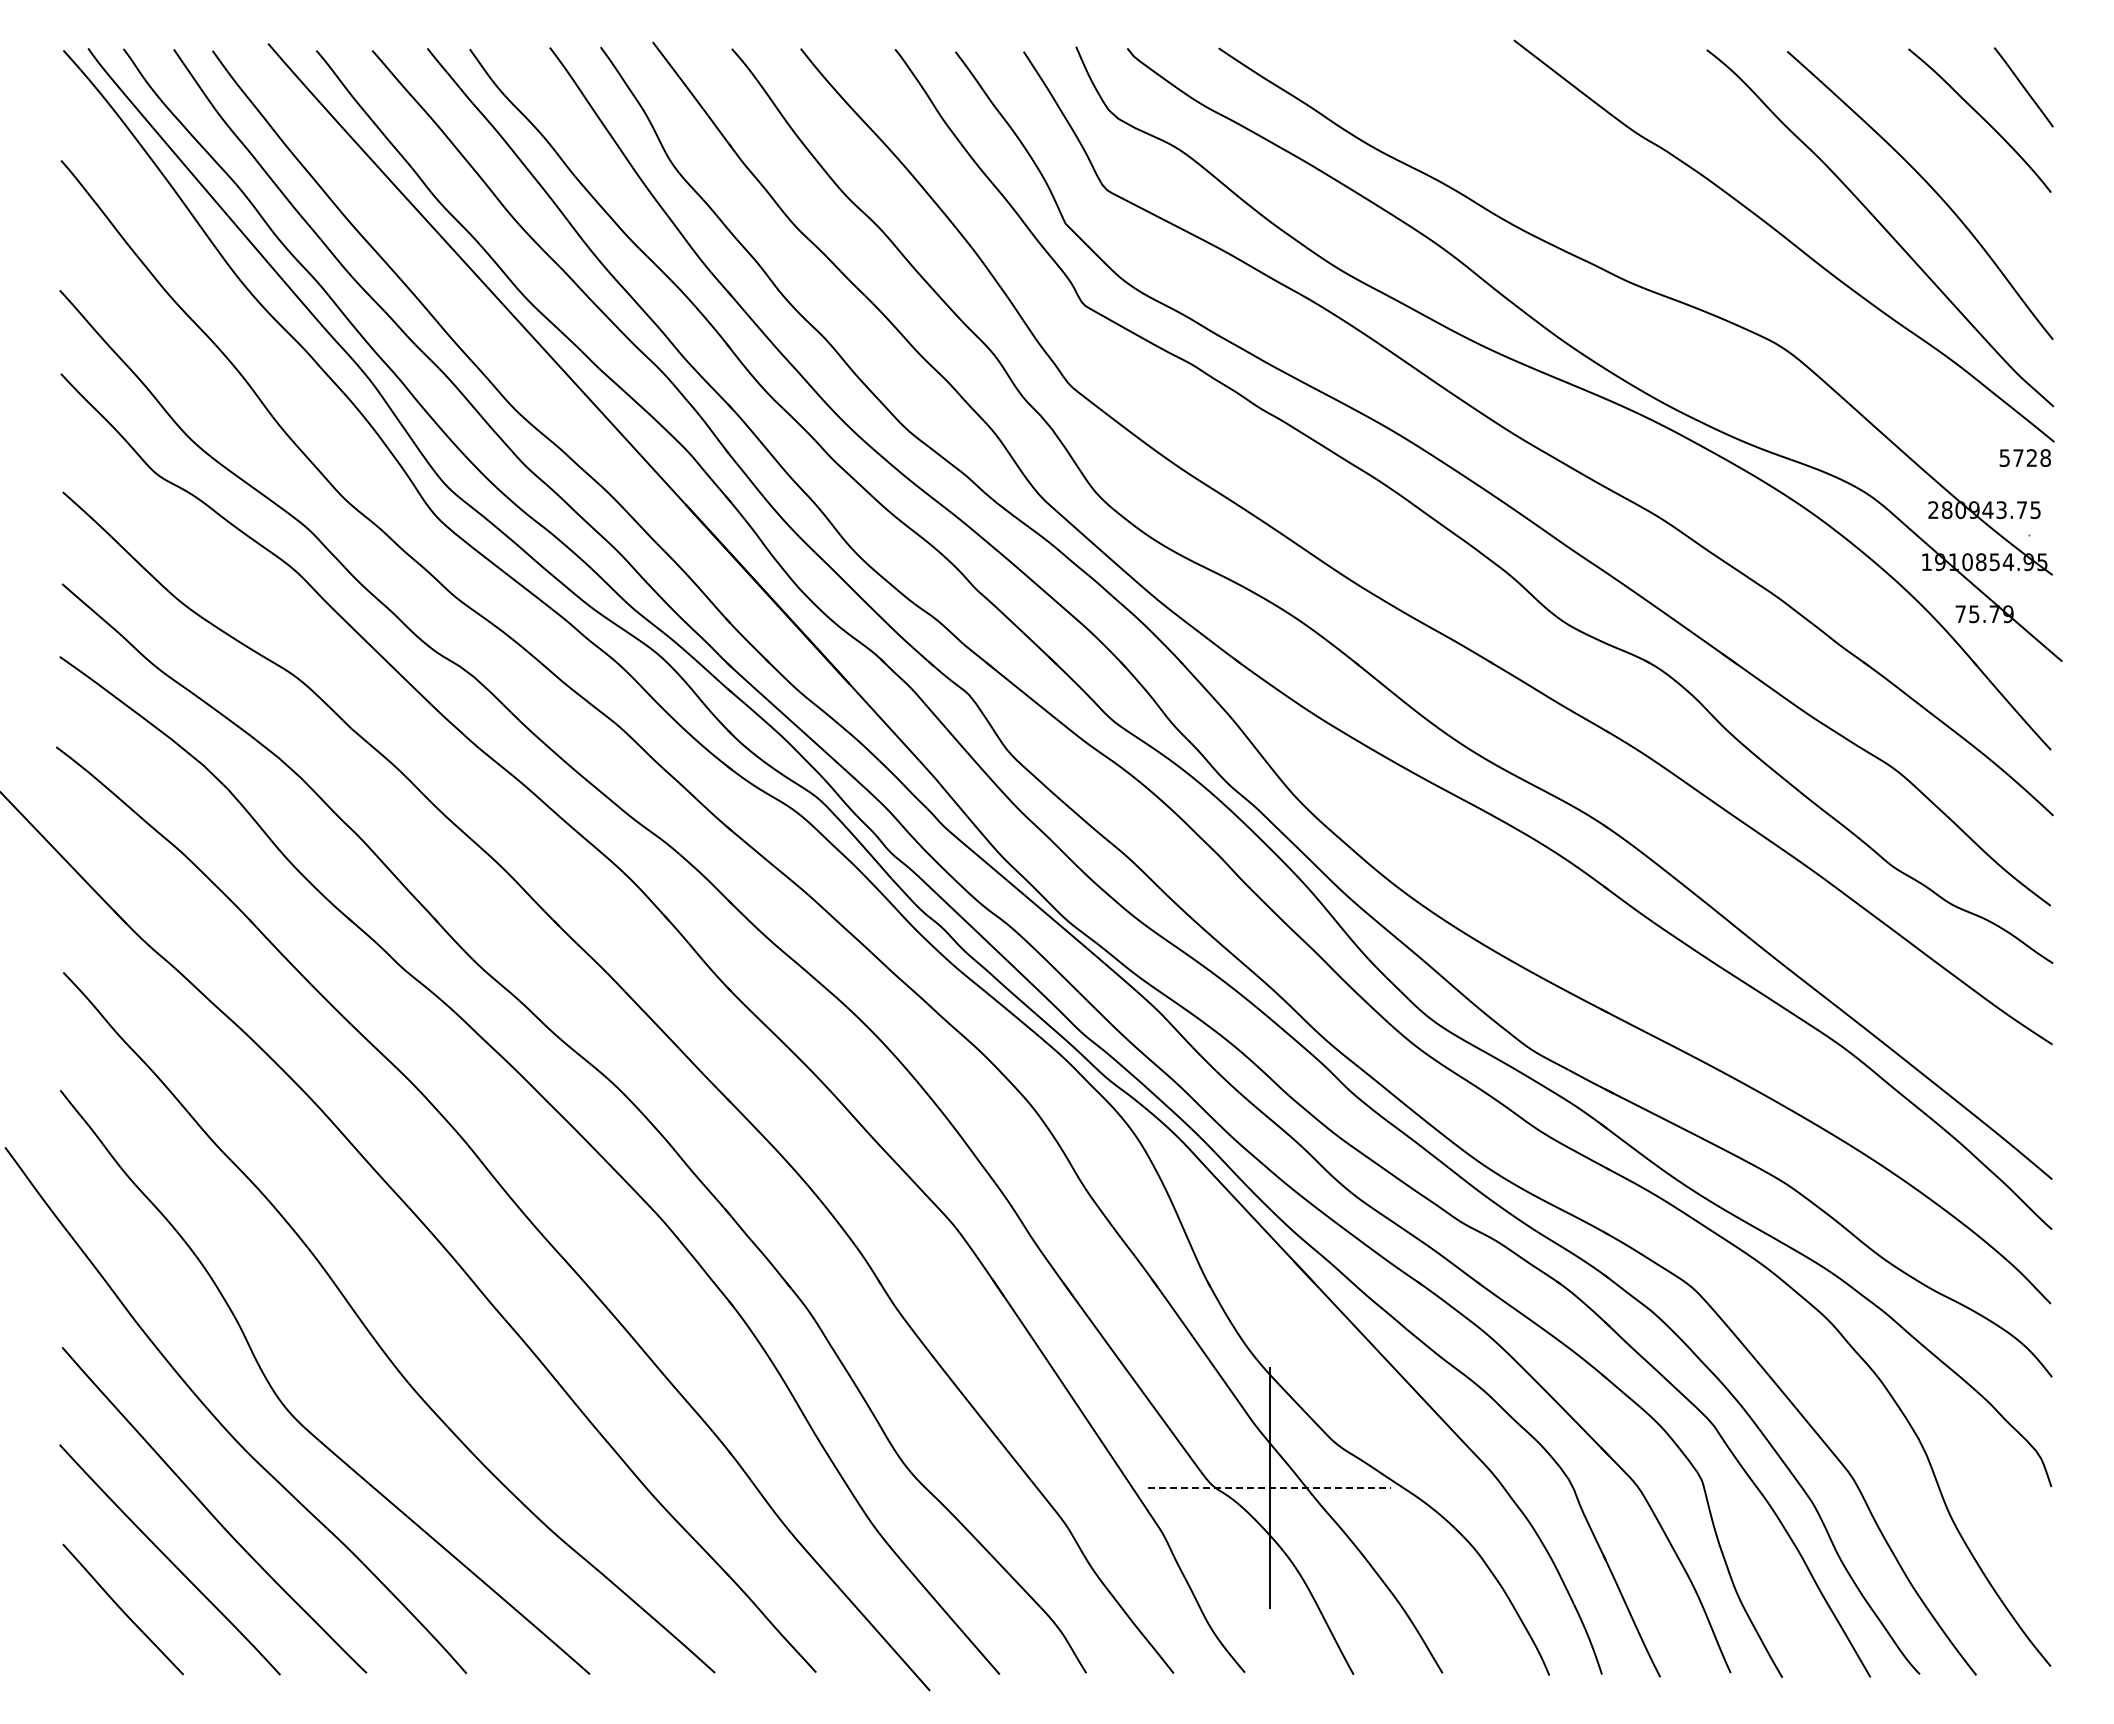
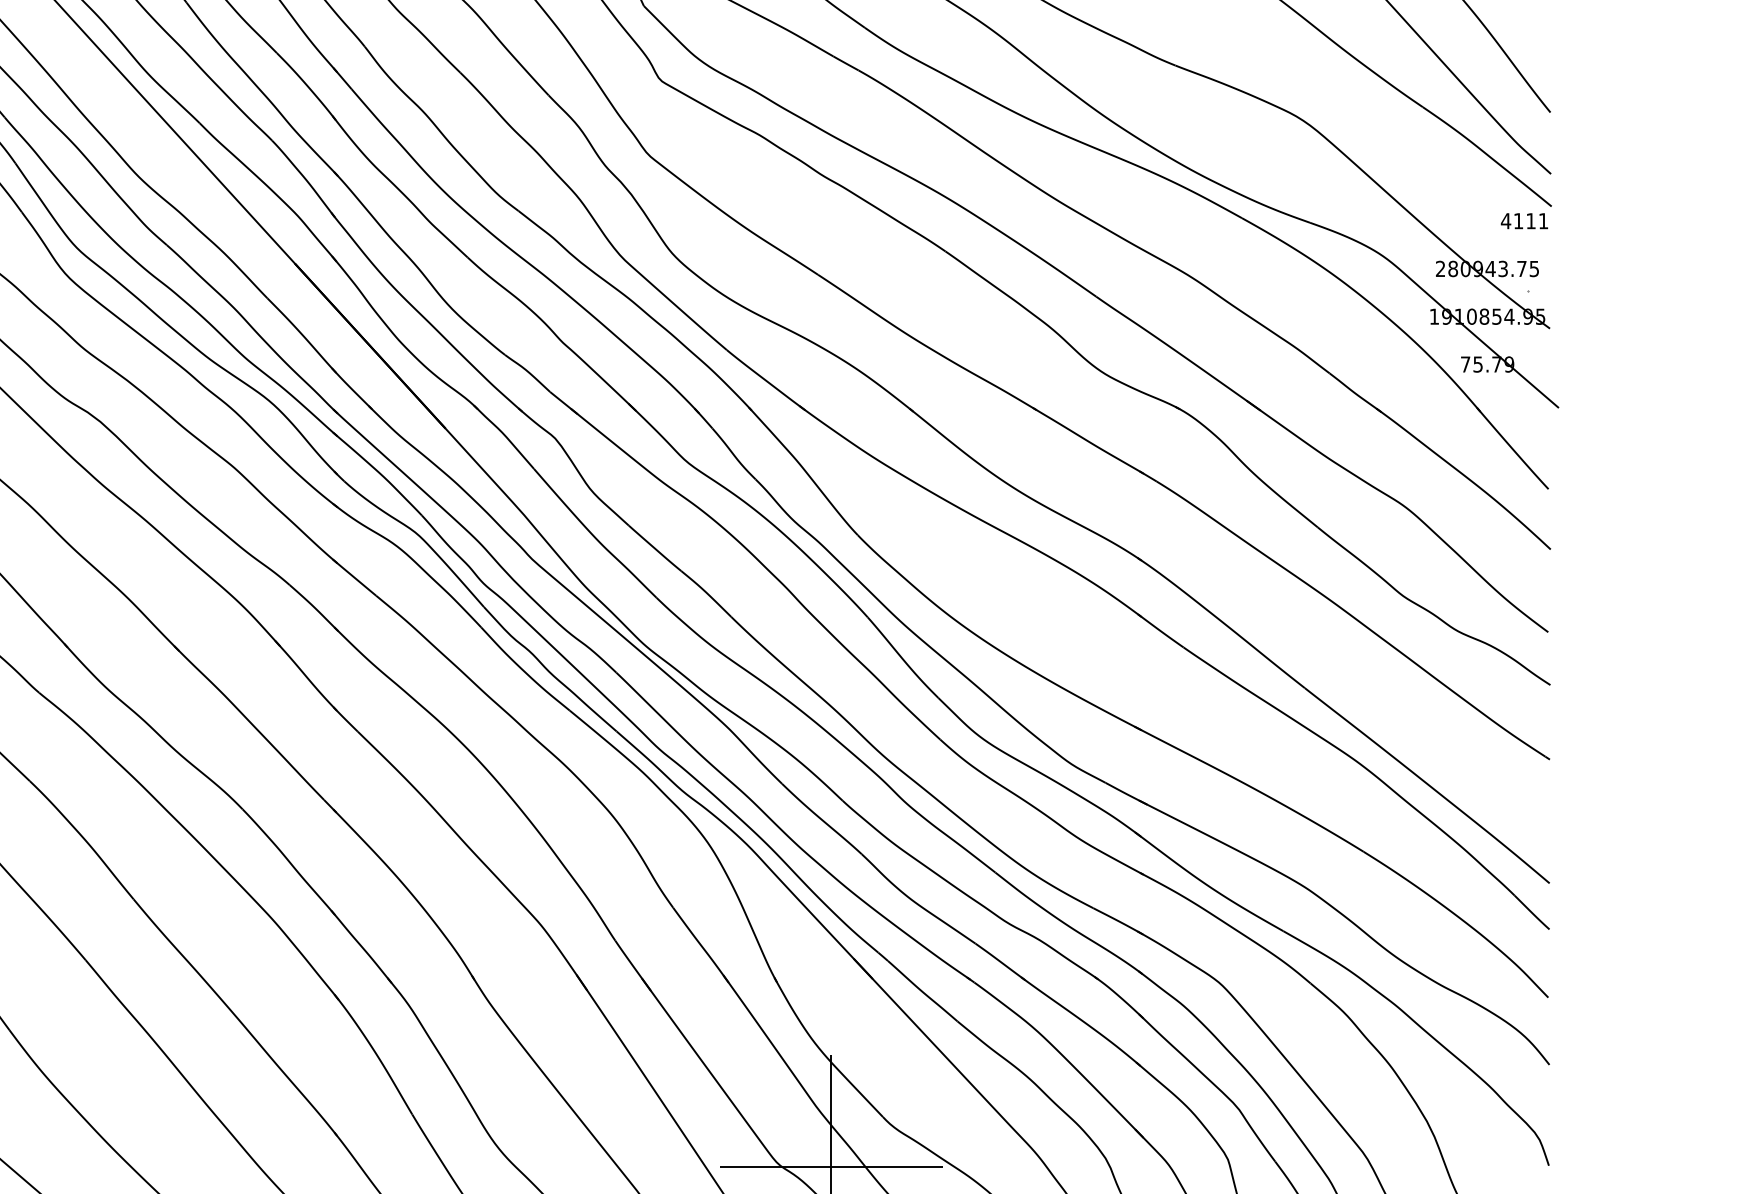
text: (2024, 457) -> (1524, 220), 5728 -> 4111
line: (1269, 1487) -> (831, 1166), dashed -> solid

